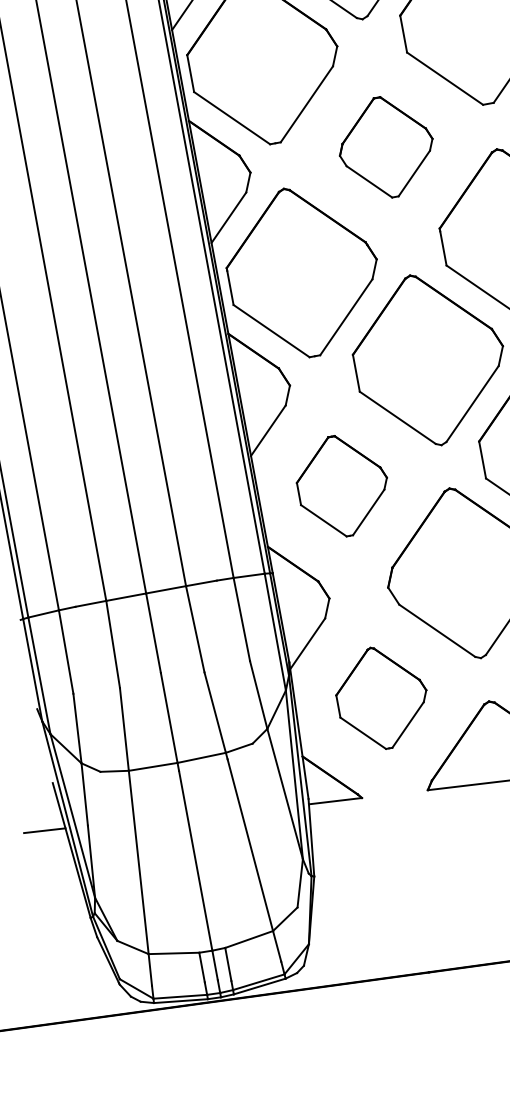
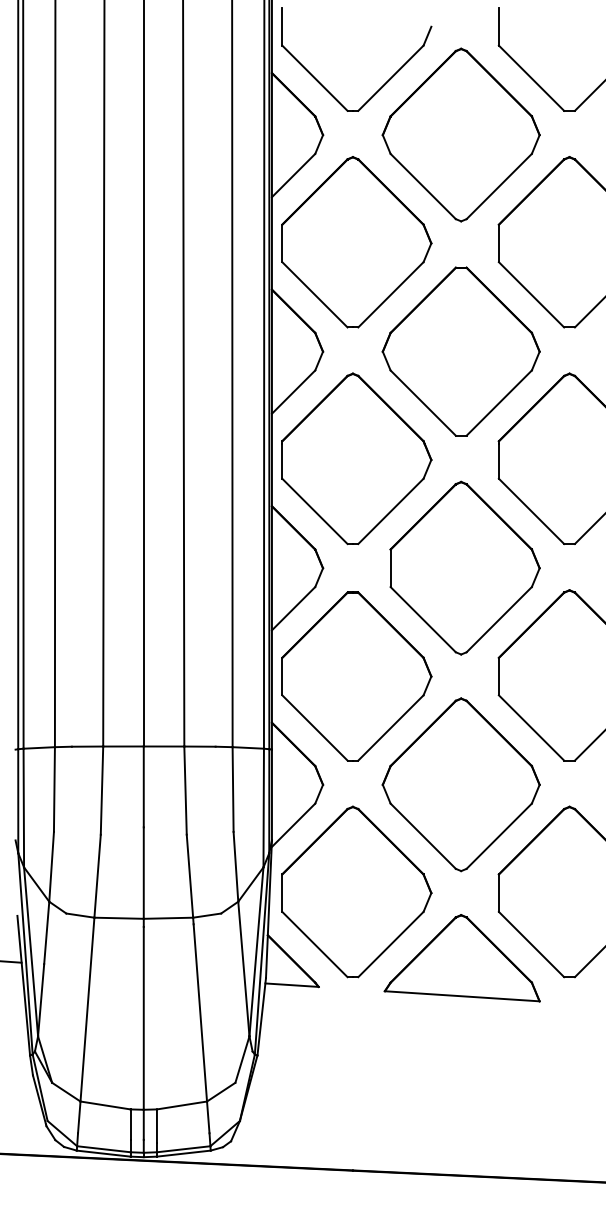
part: (385, 147) -> (460, 351), size x1.67
part: (342, 485) -> (356, 676), size x1.67
part: (381, 697) -> (356, 891), size x1.67

